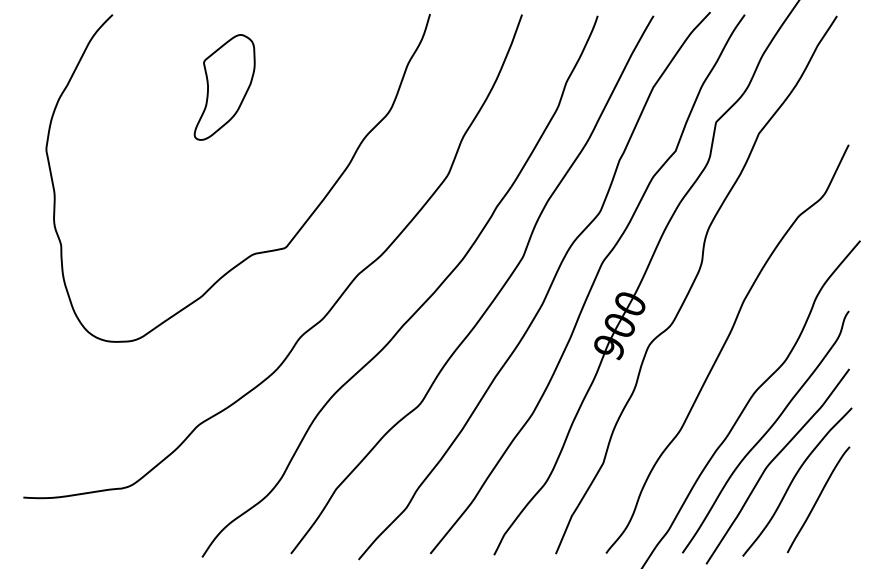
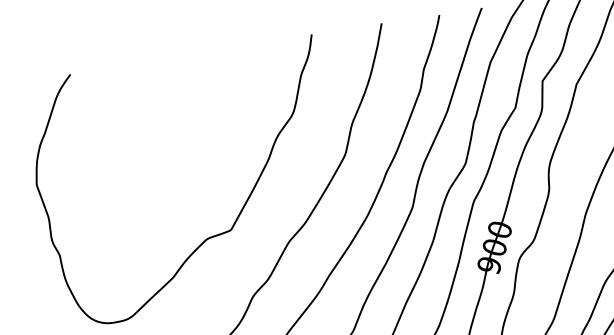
part: (224, 87) -> (164, 115), removed

